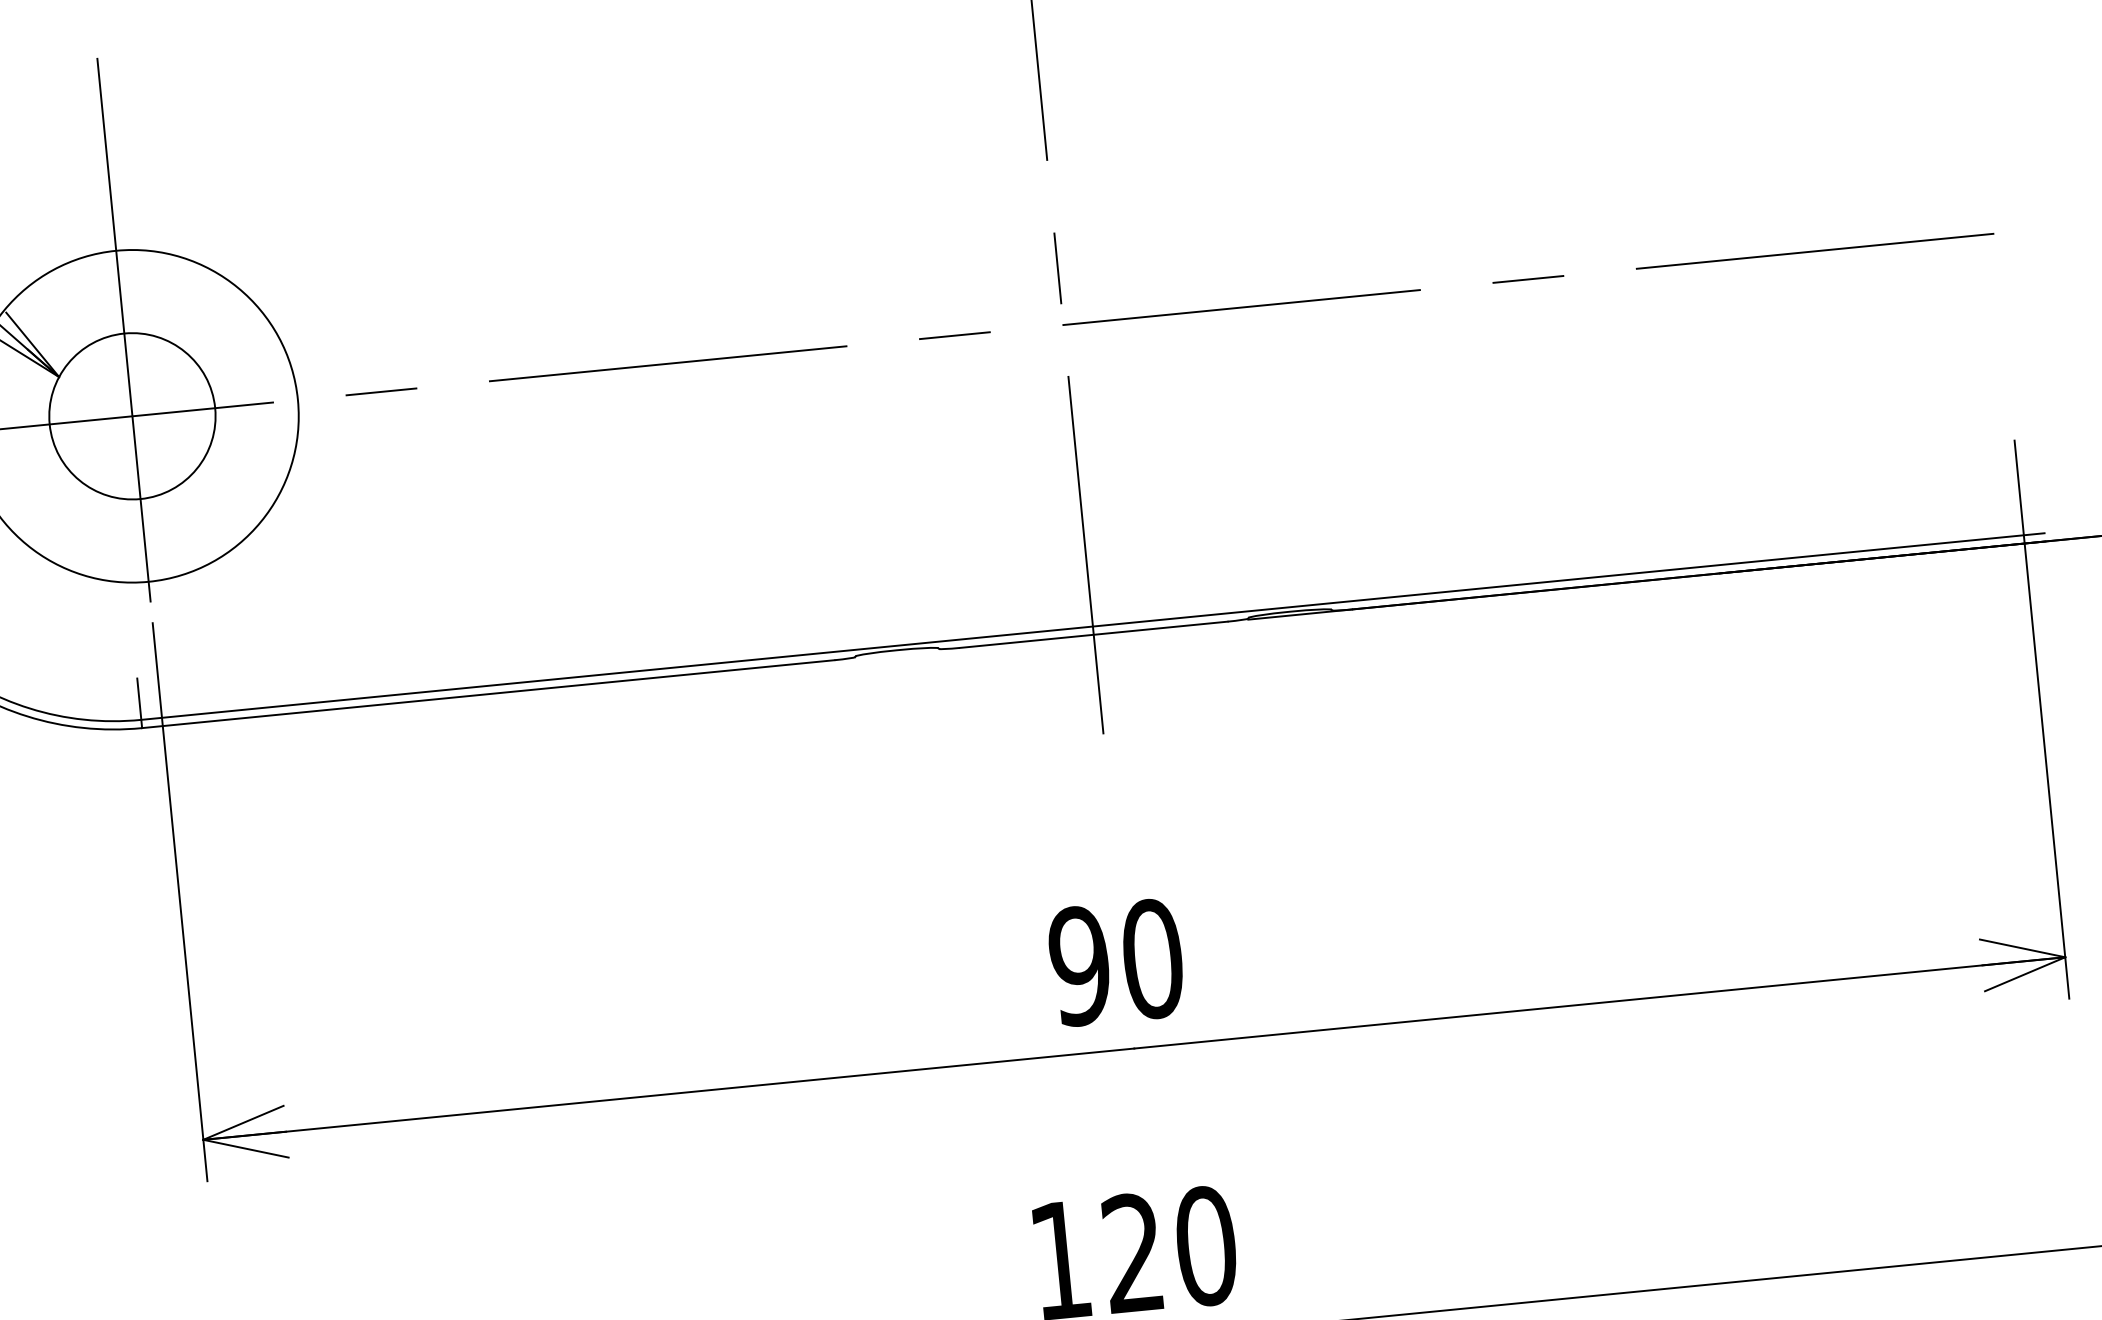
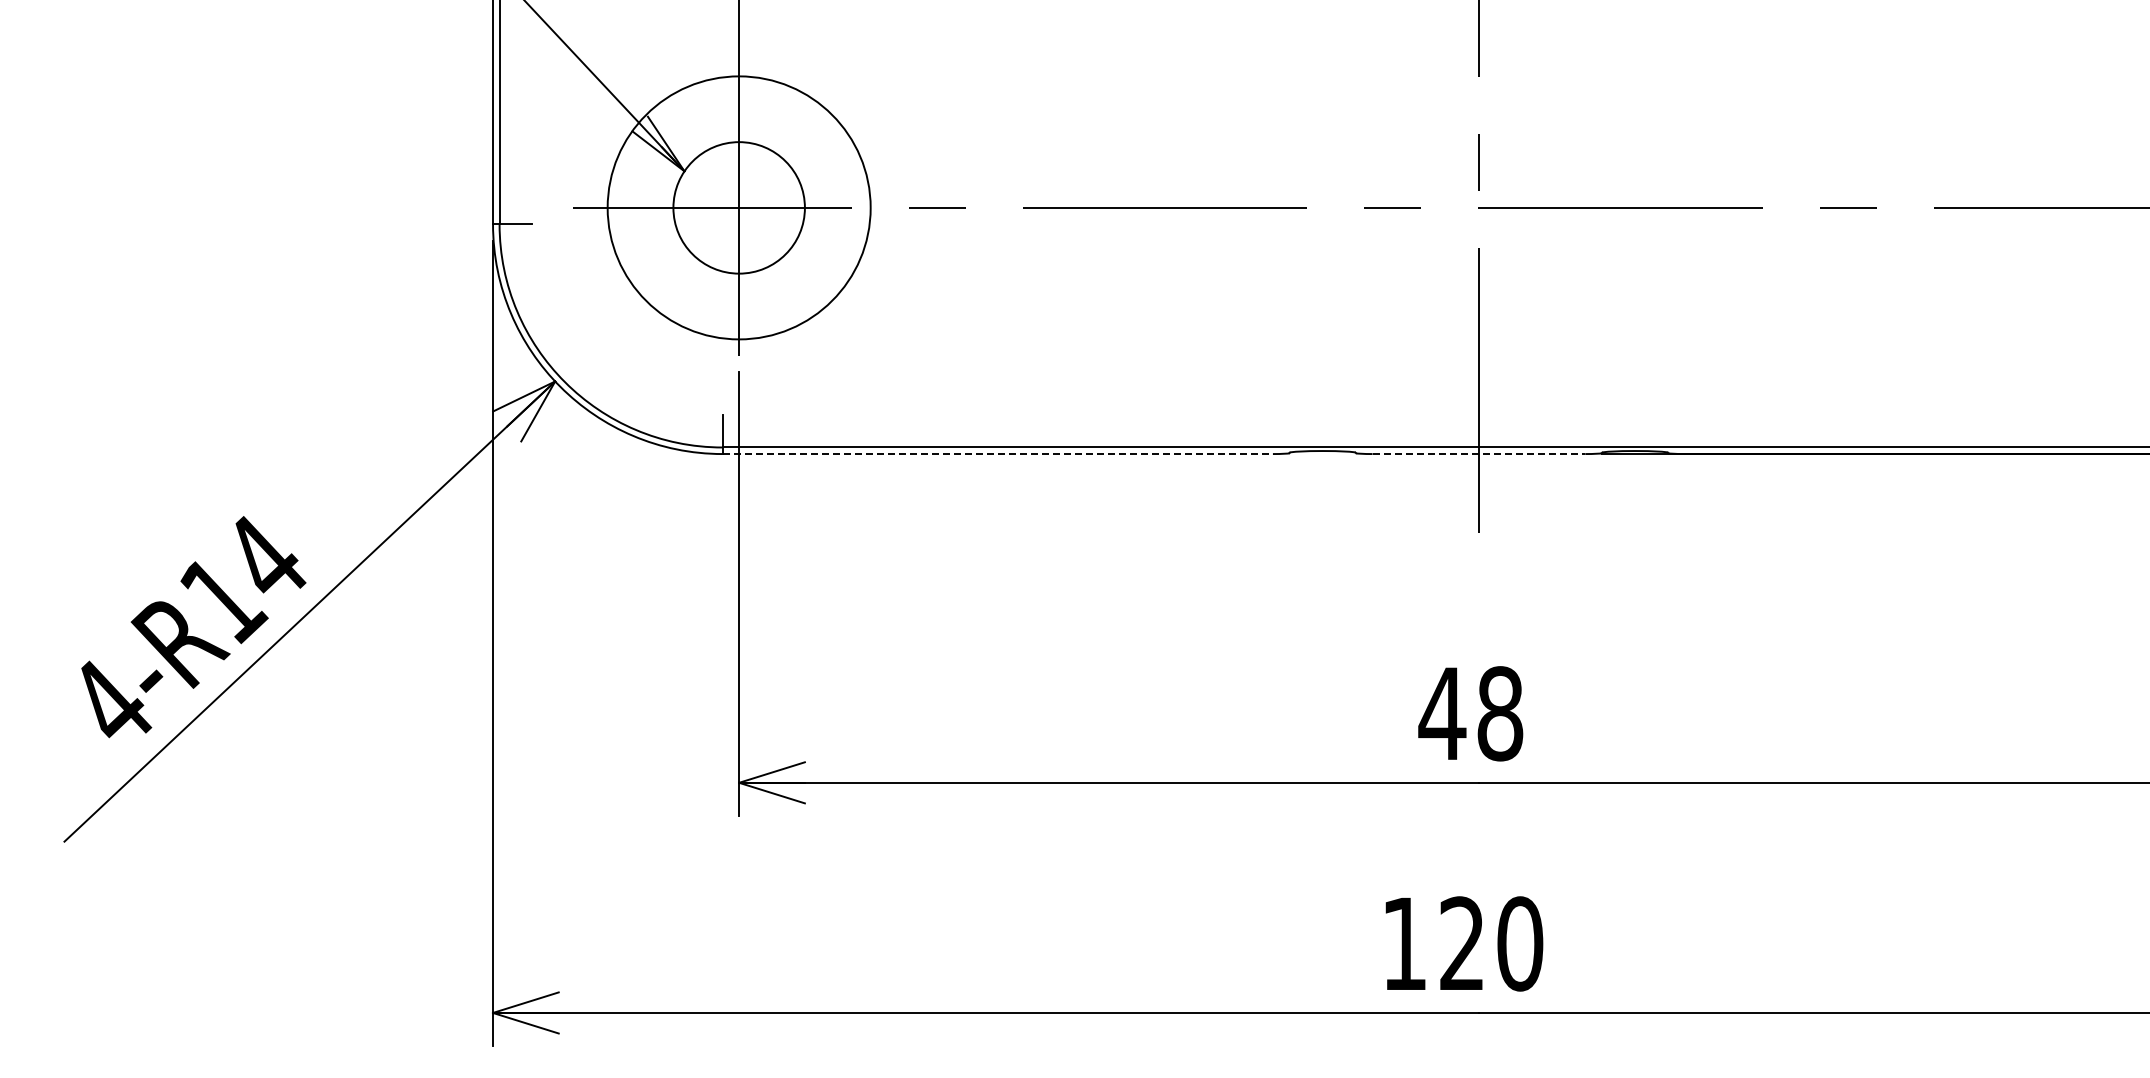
line: (1094, 635) -> (1479, 454), solid -> dashed
line: (489, 694) -> (998, 454), solid -> dashed
text: (1115, 962) -> (1470, 713), 90 -> 48

